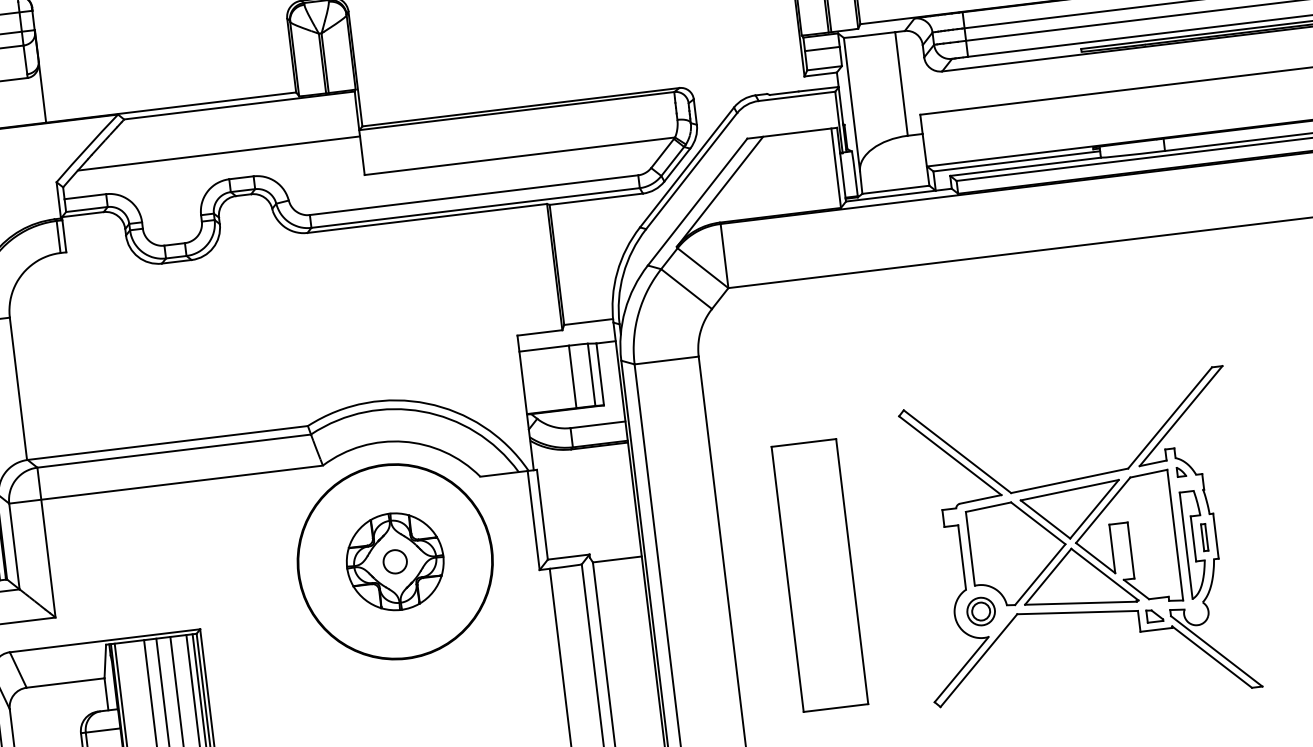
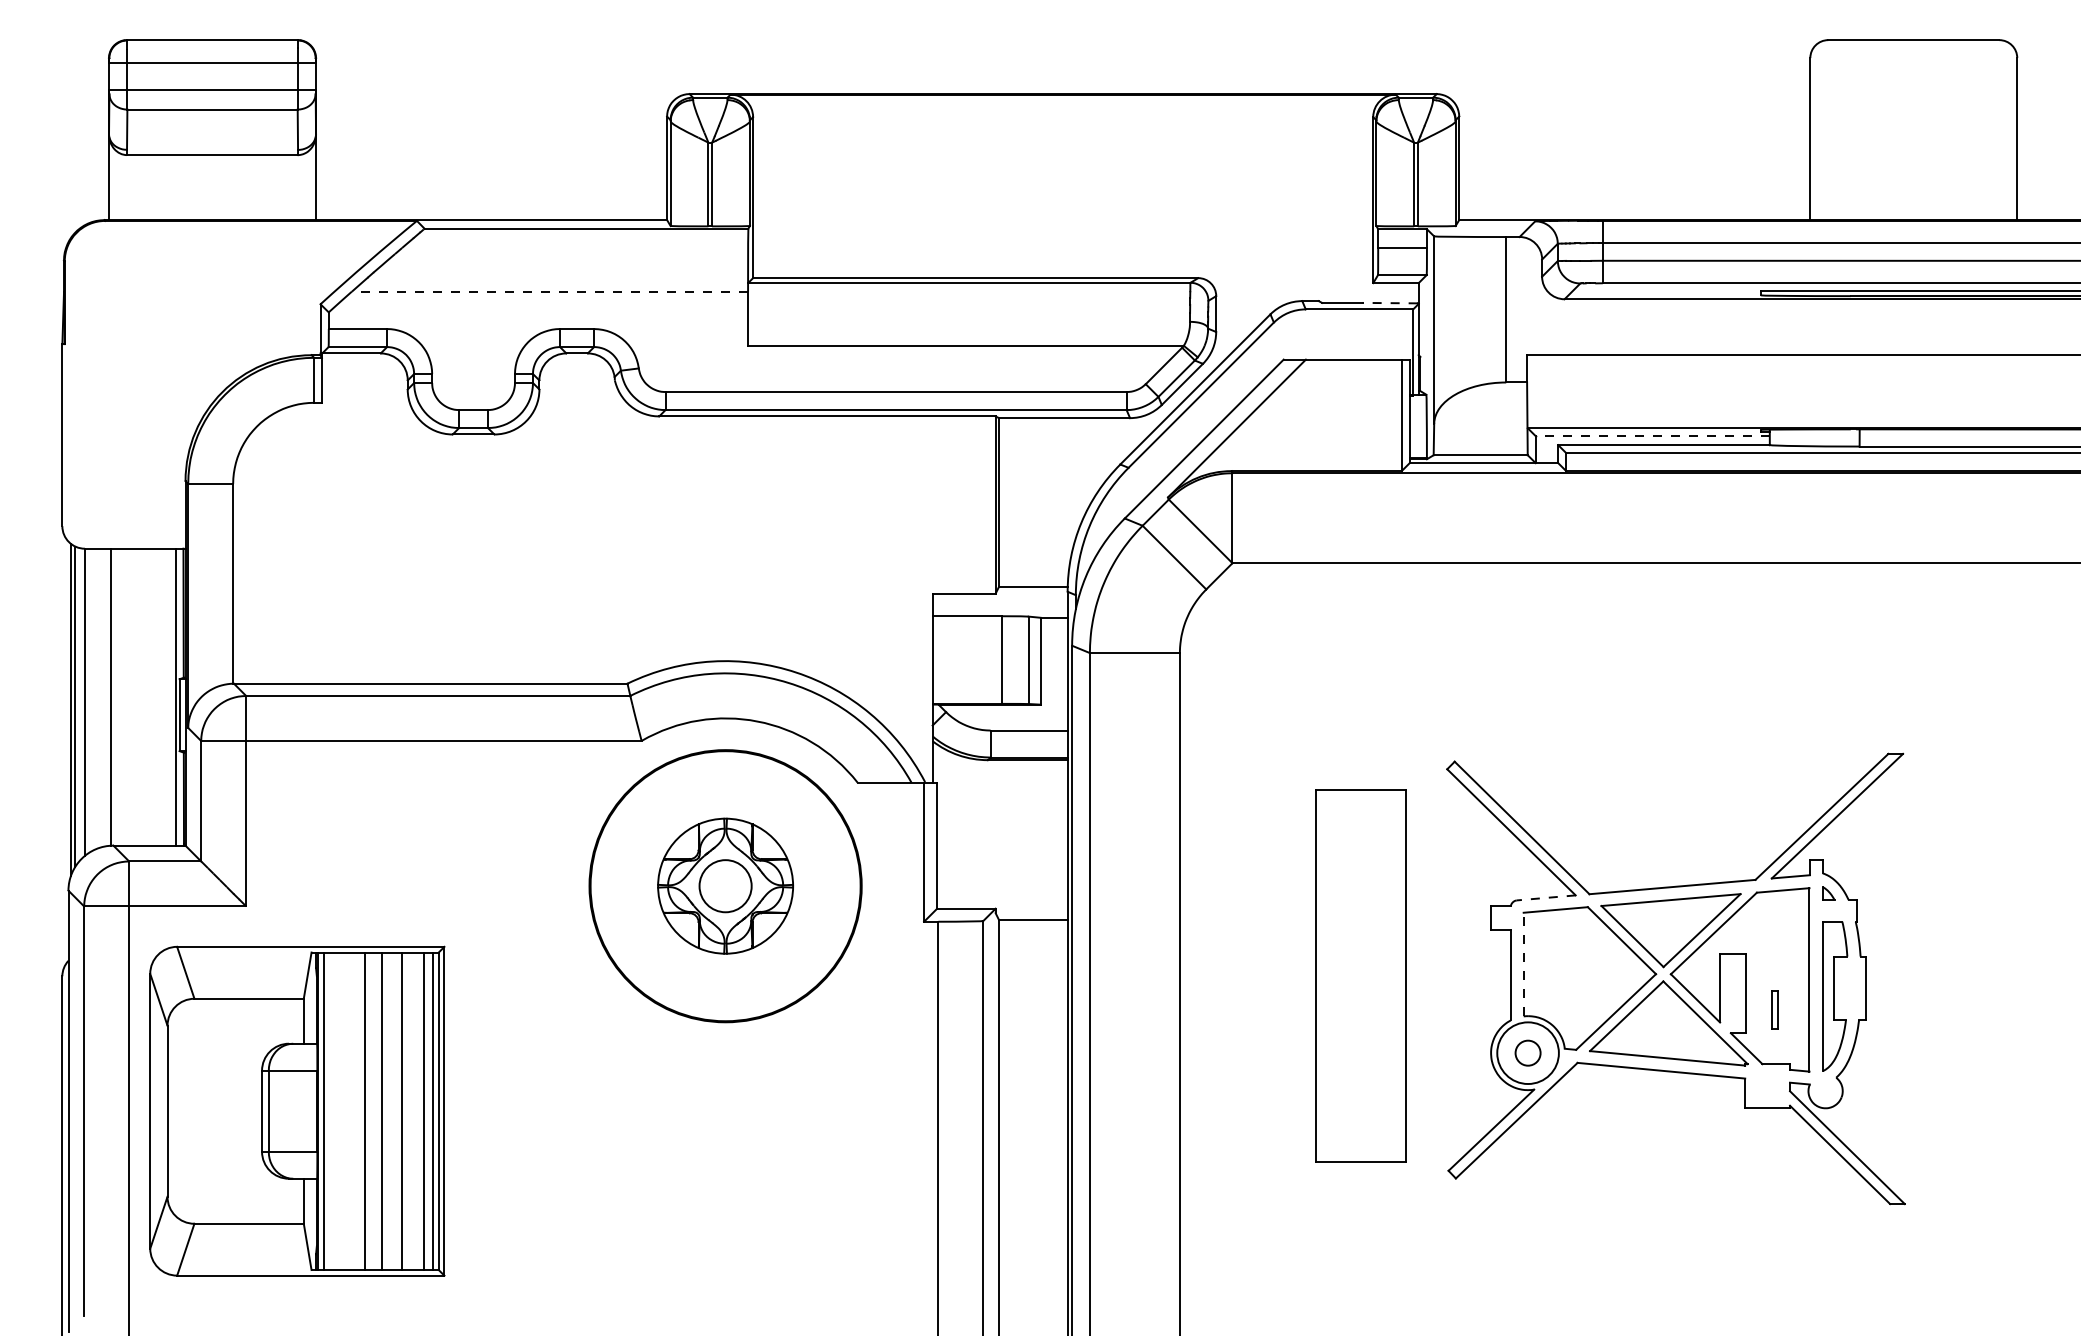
line: (818, 89) -> (1390, 303), solid -> dashed
line: (218, 153) -> (549, 291), solid -> dashed
line: (1016, 161) -> (1652, 436), solid -> dashed
line: (980, 499) -> (1546, 897), solid -> dashed
part: (1204, 537) -> (1774, 1009), moved
line: (970, 548) -> (1523, 964), solid -> dashed
circle: (395, 561) -> (725, 885), size x1.6
part: (819, 575) -> (1360, 975), moved
circle: (980, 611) -> (1527, 1052), size x1.6
part: (1154, 615) -> (1767, 1087), removed

